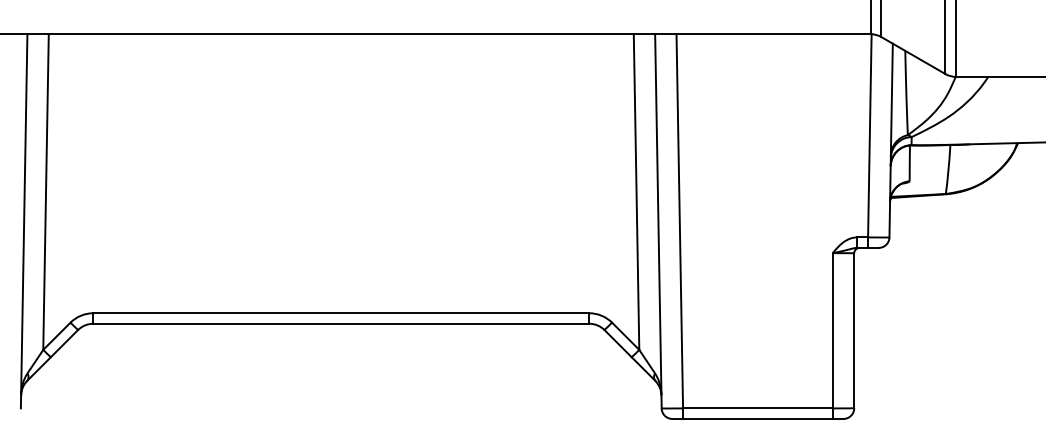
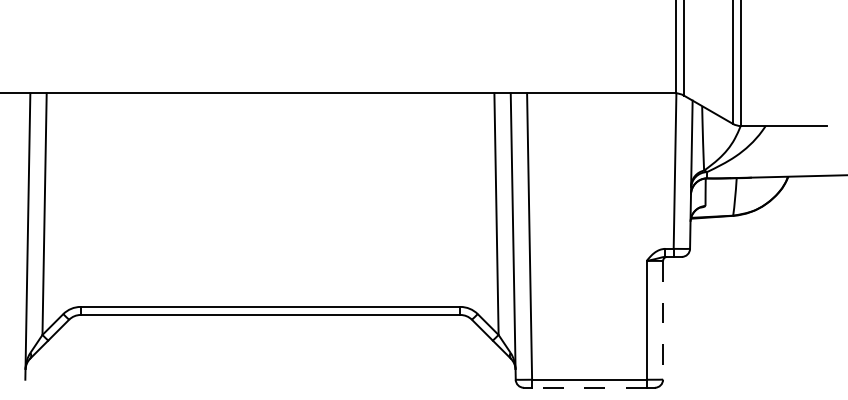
line: (854, 330) -> (663, 320), solid -> dashed
line: (756, 418) -> (588, 387), solid -> dashed

